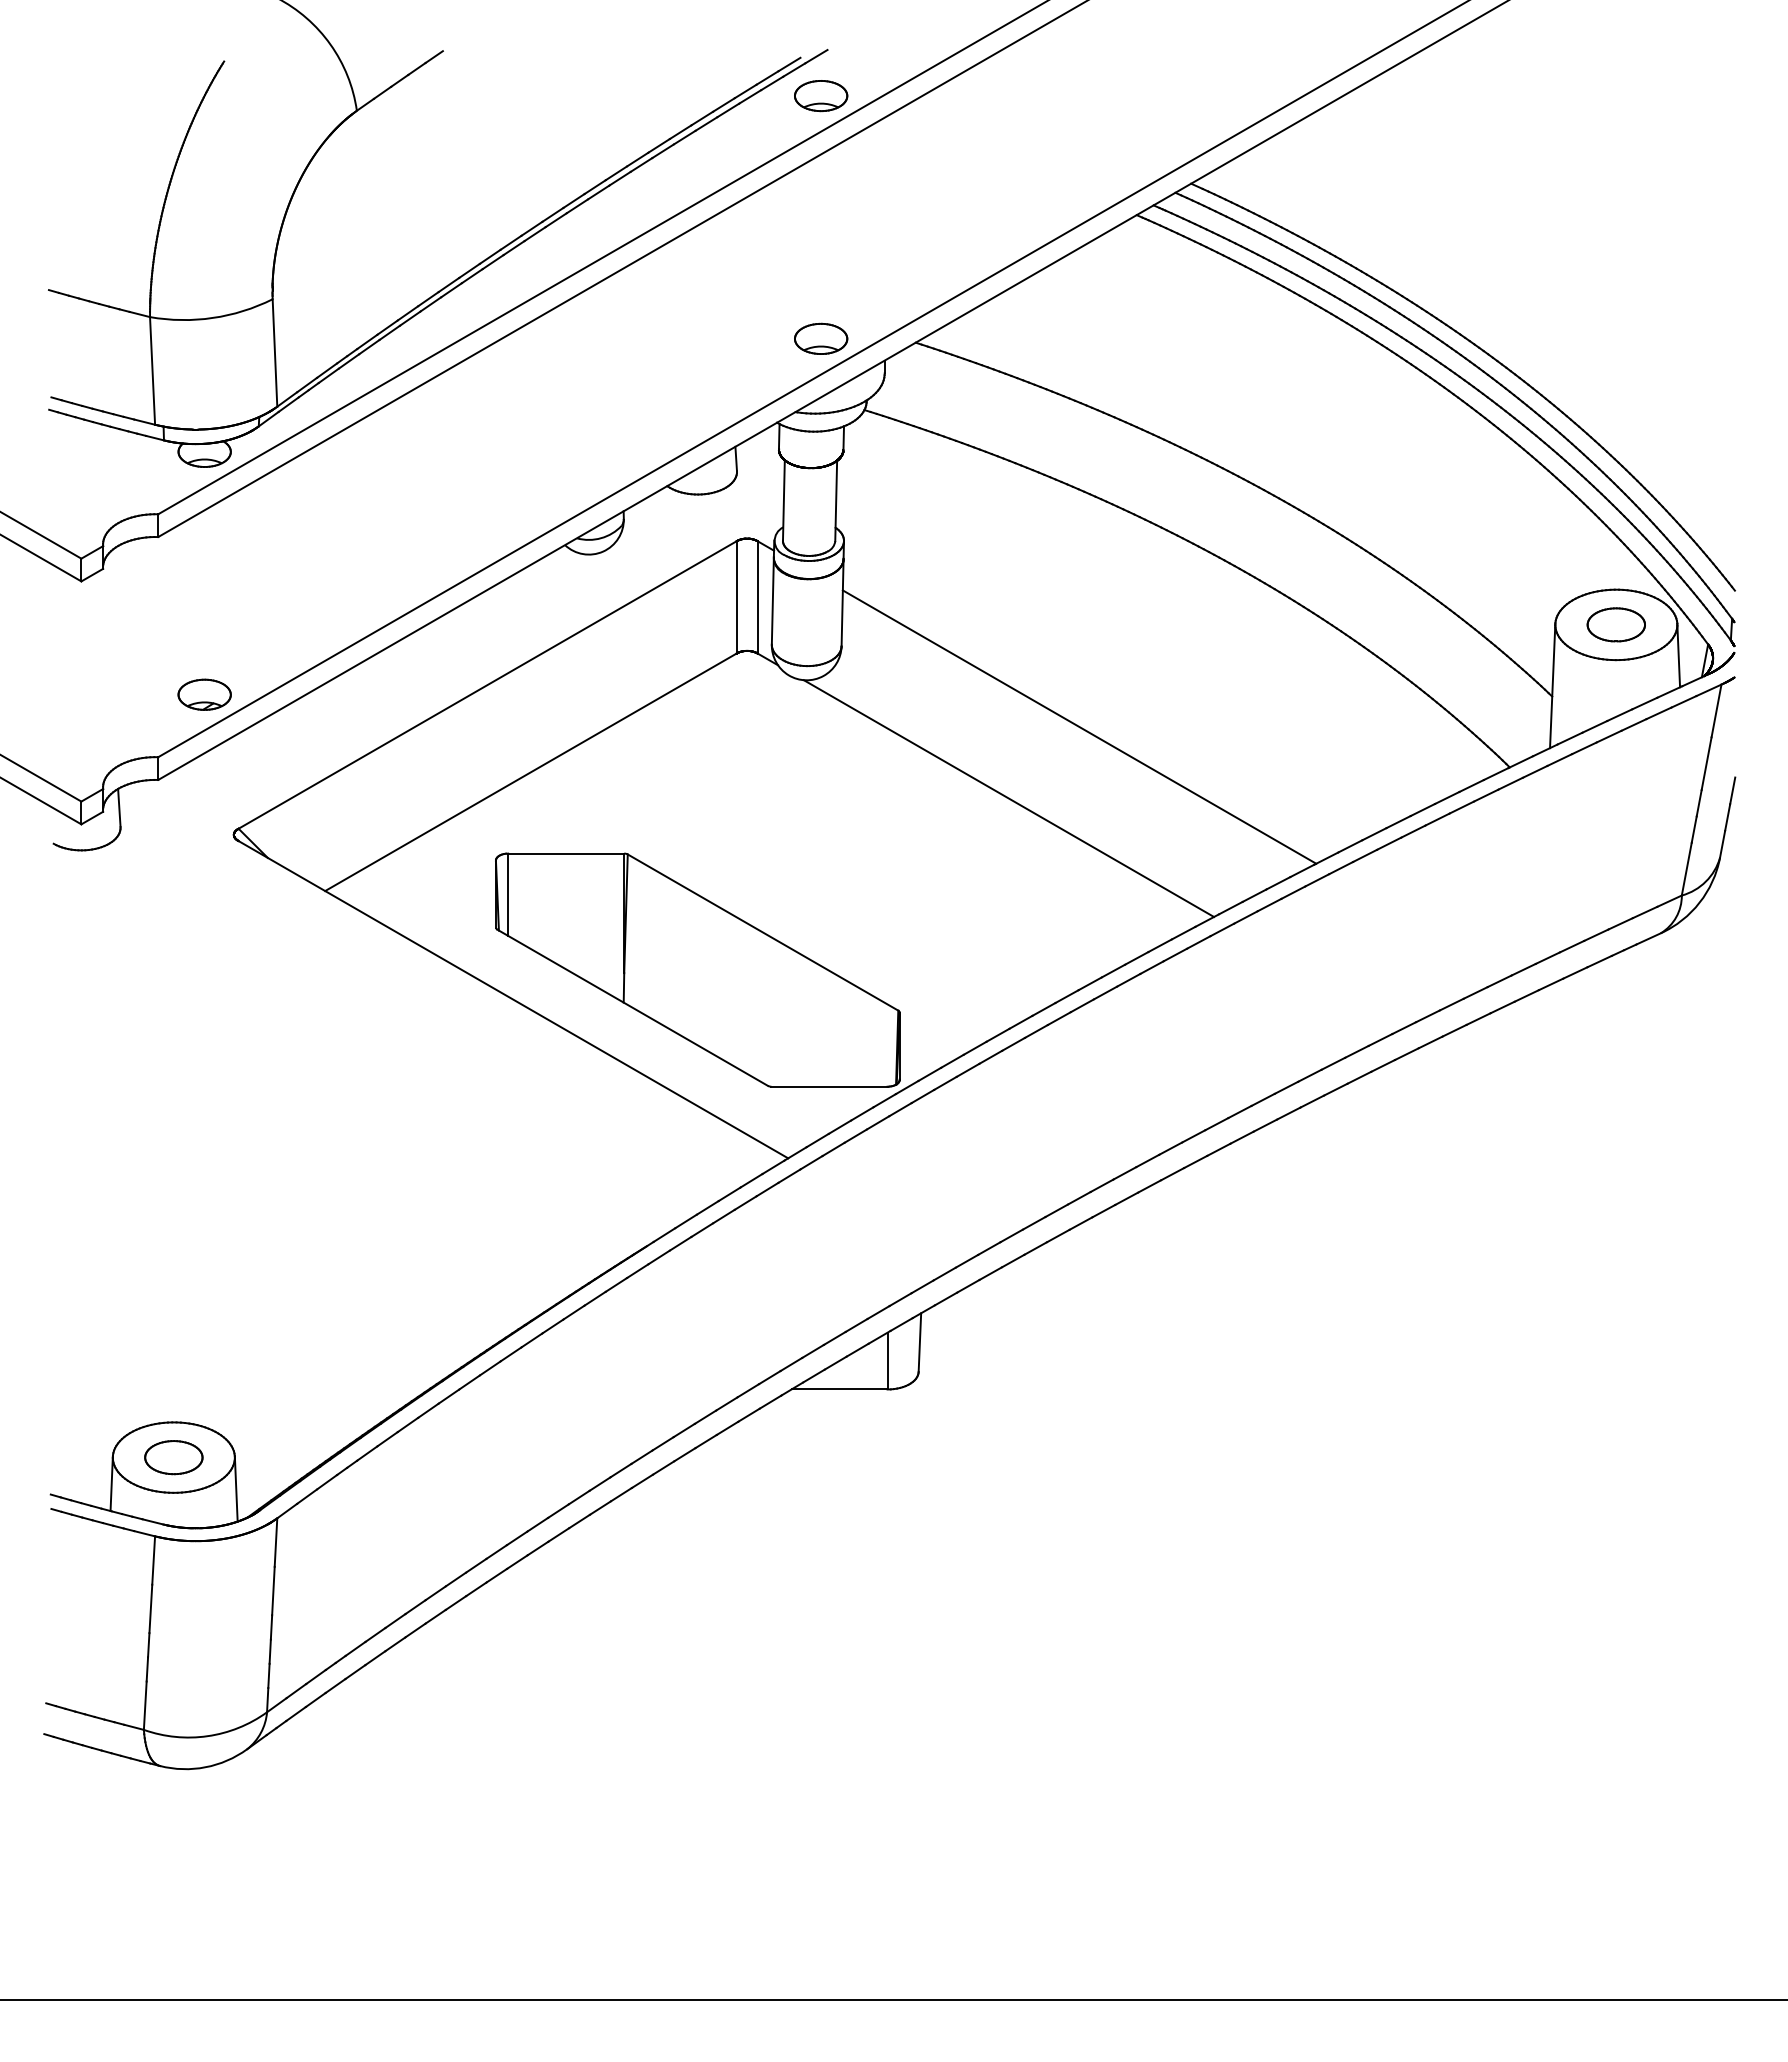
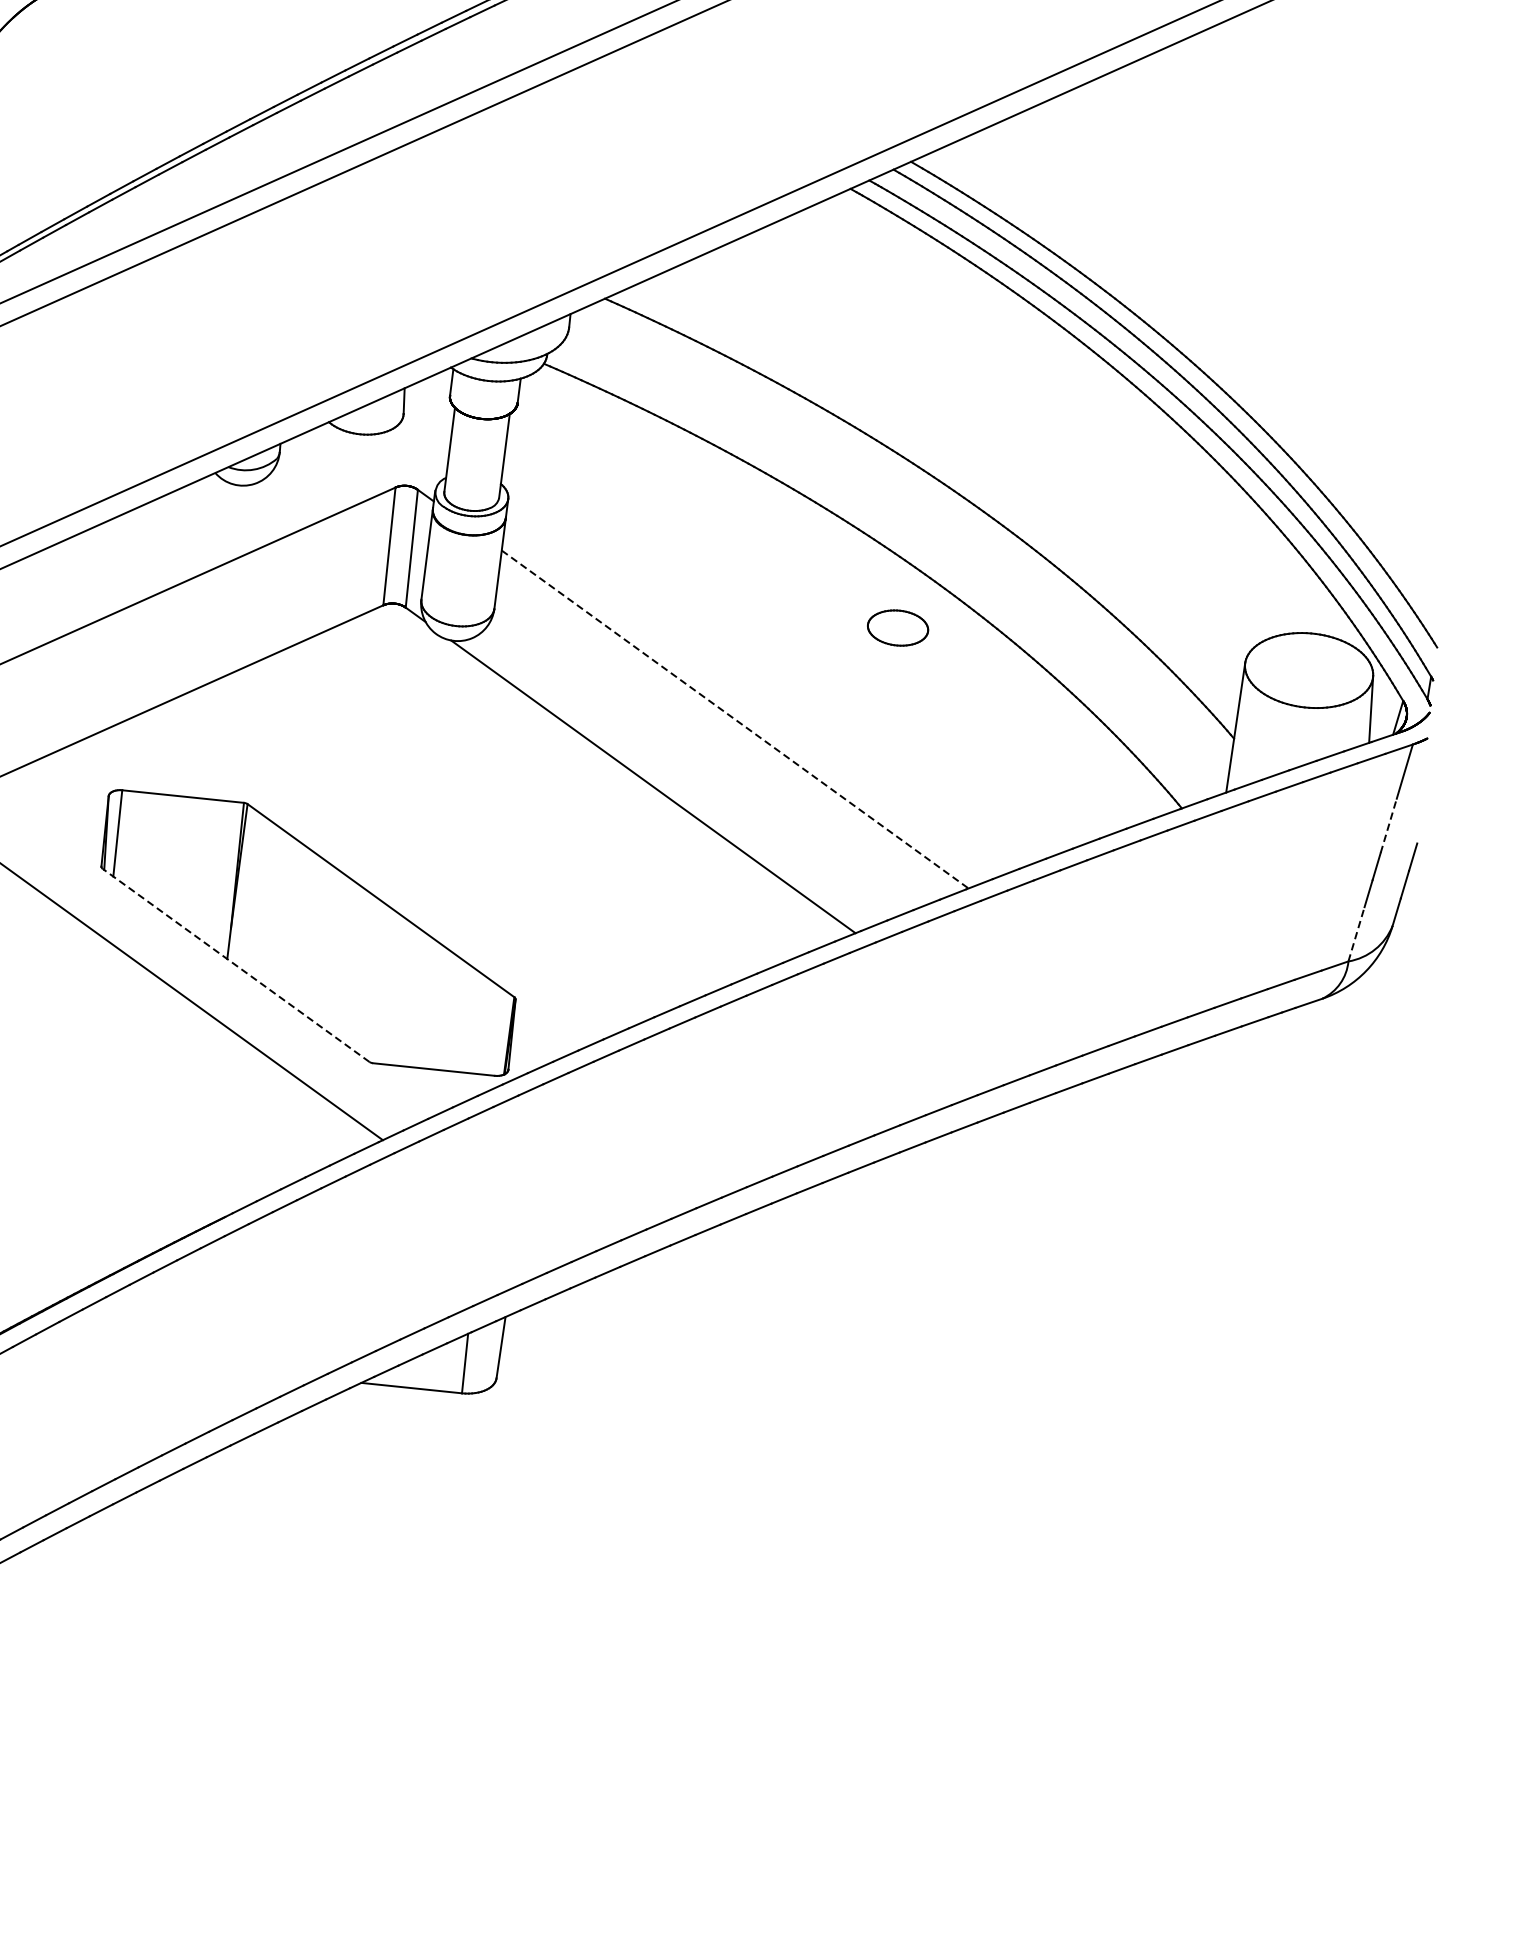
part: (821, 96) -> (532, 30), removed
part: (821, 338) -> (506, 284), removed
part: (1615, 624) -> (897, 627), moved
line: (1080, 727) -> (736, 720), solid -> dashed
line: (1706, 763) -> (1388, 825), solid -> dashed
line: (1686, 869) -> (1356, 934), solid -> dashed
line: (632, 1007) -> (235, 965), solid -> dashed

